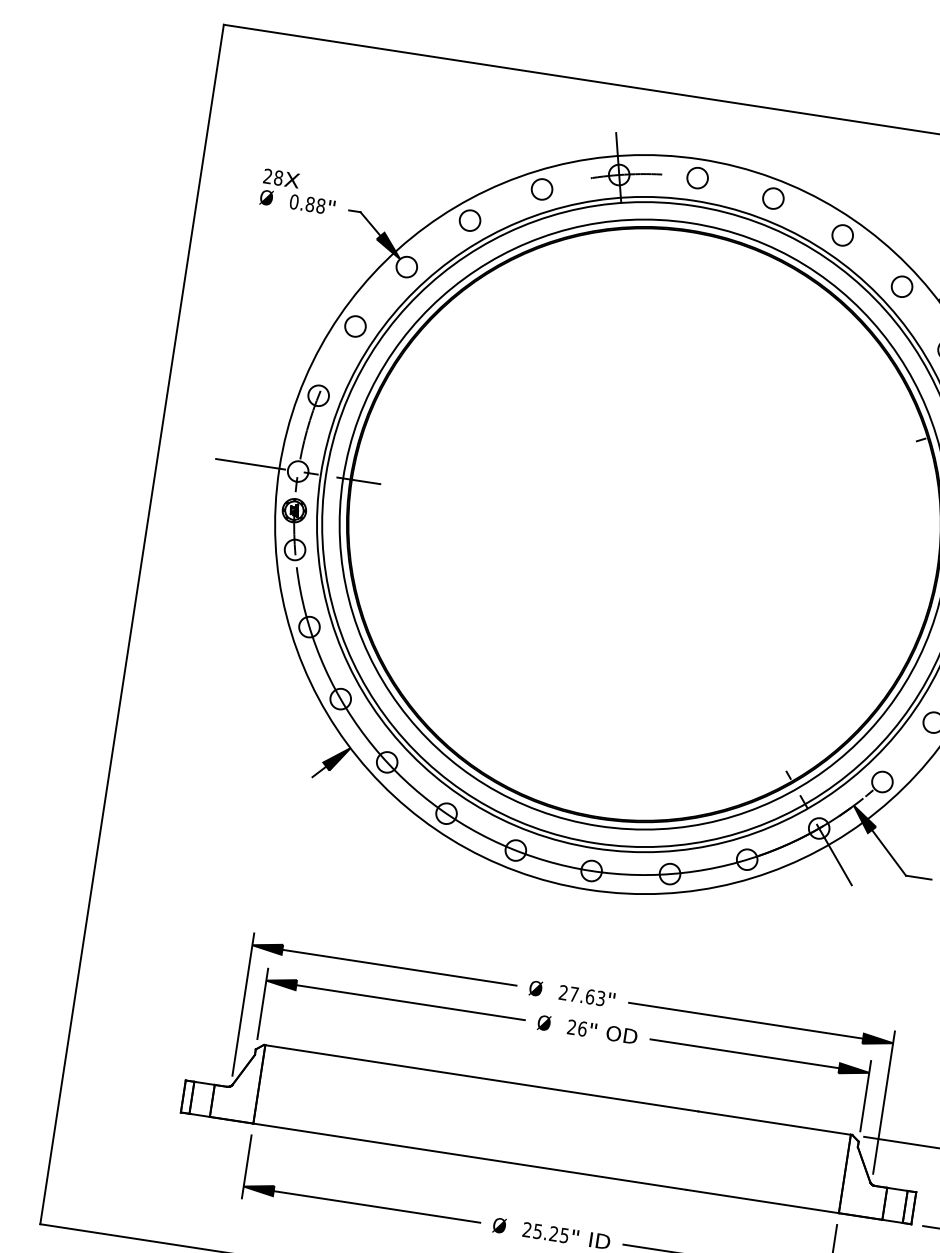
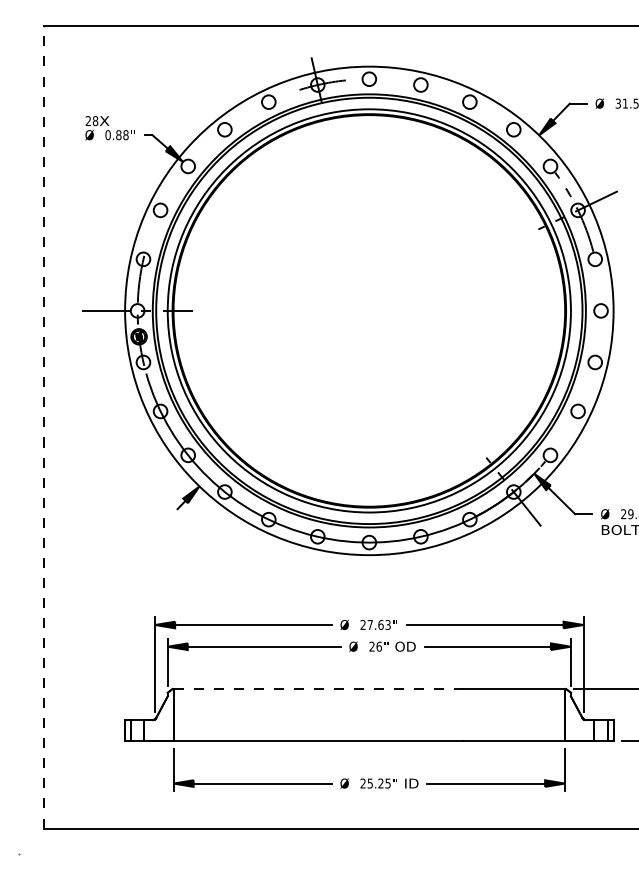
line: (132, 623) -> (44, 426), solid -> dashed
line: (481, 1079) -> (318, 689), solid -> dashed

